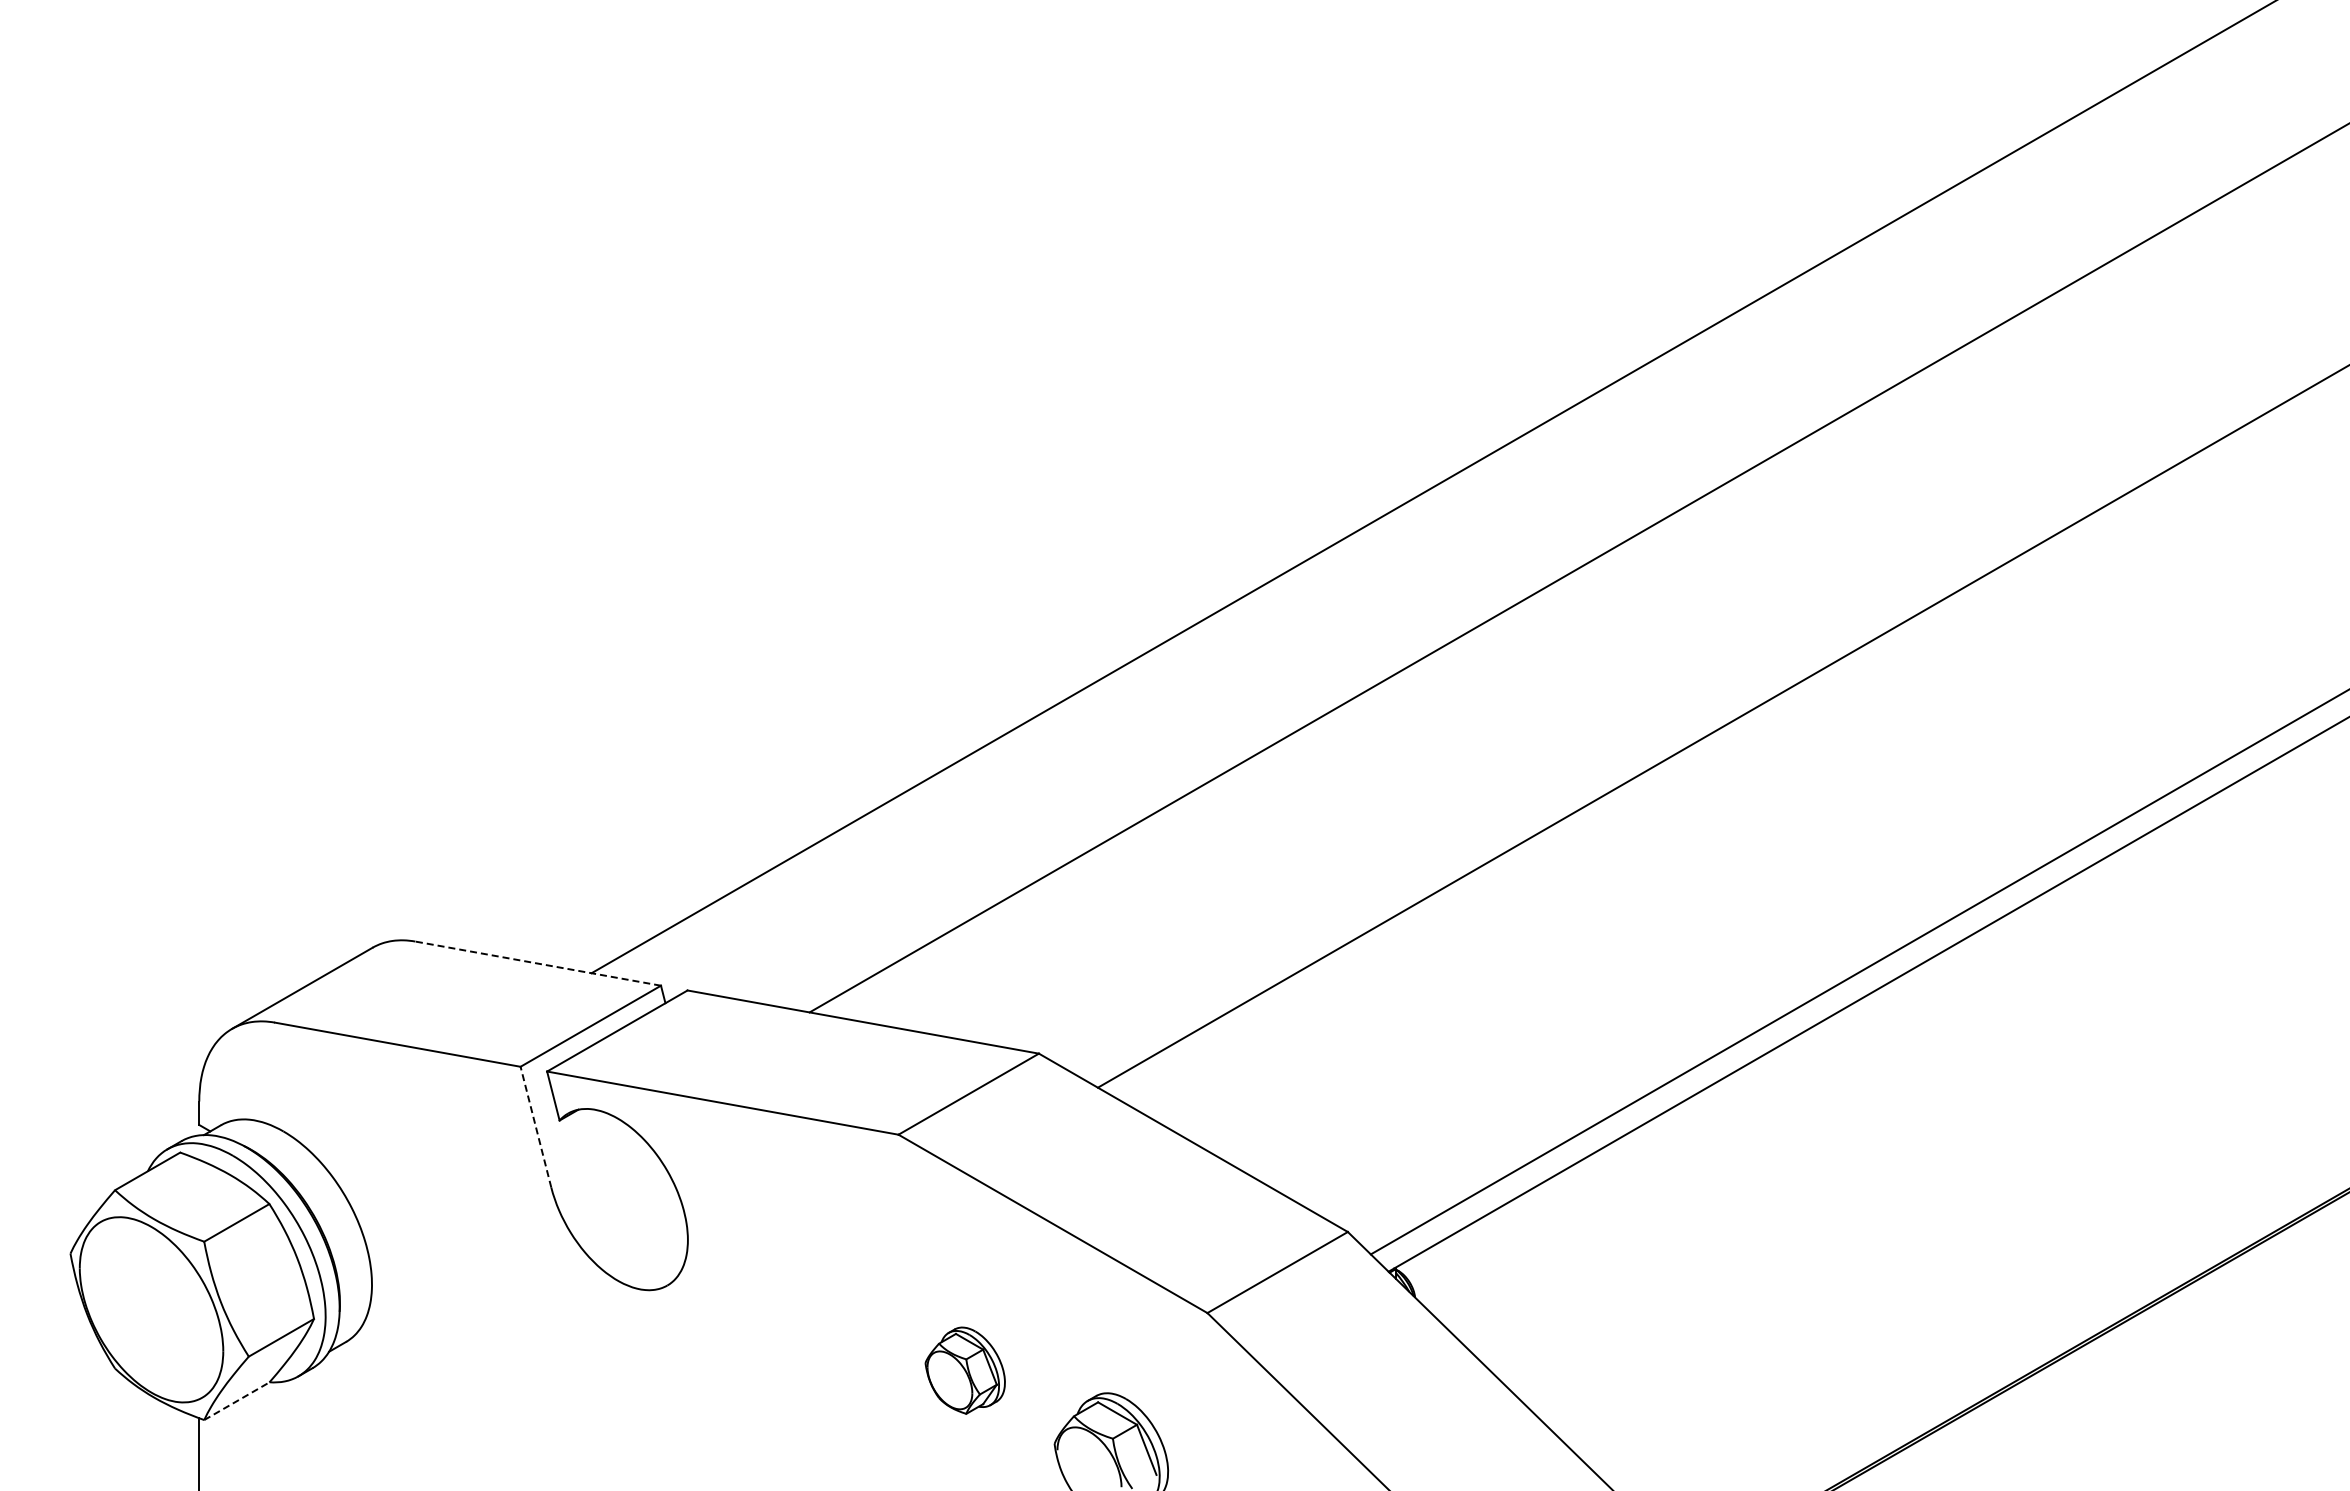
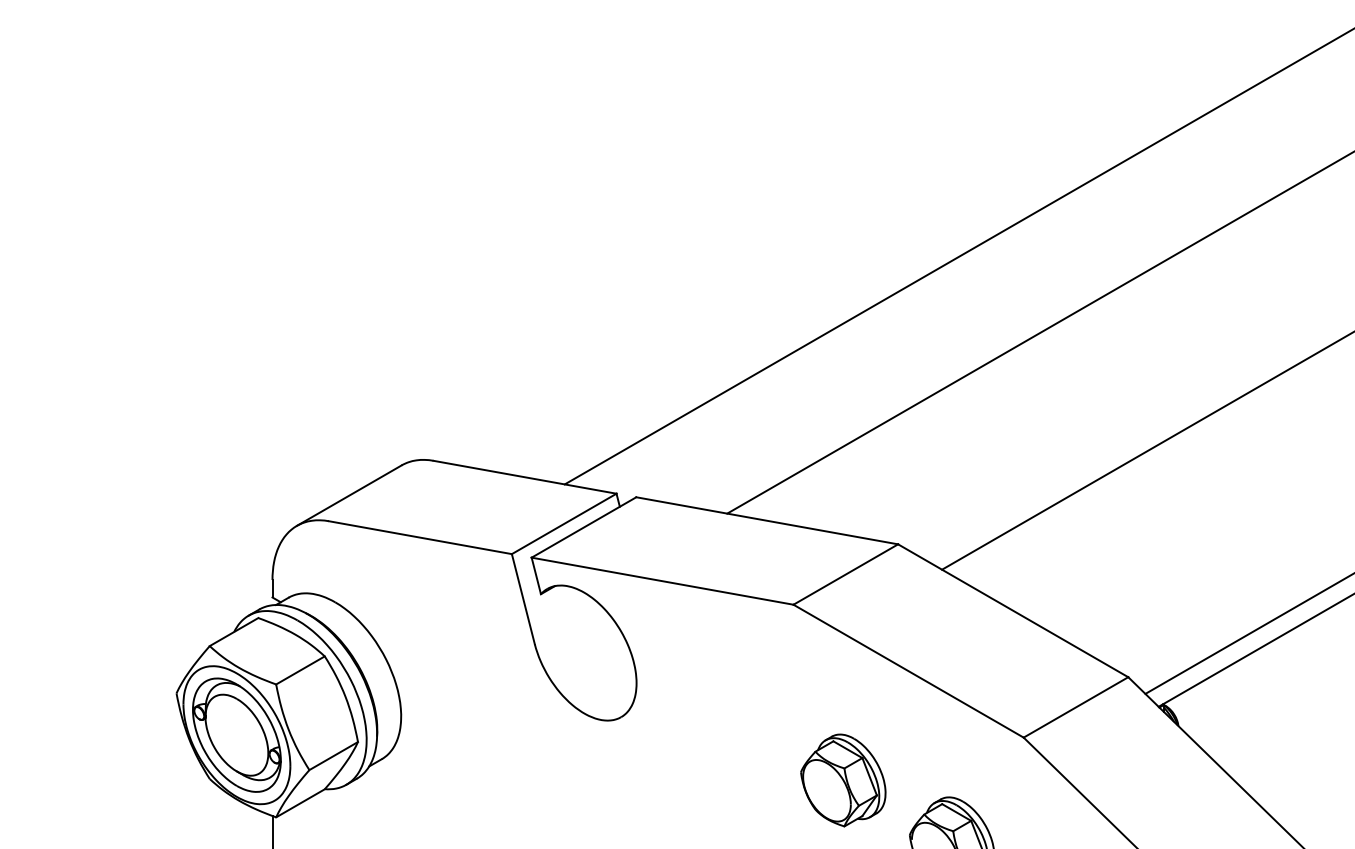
line: (538, 963) -> (525, 477), dashed -> solid
line: (535, 1126) -> (523, 598), dashed -> solid
part: (151, 1309) -> (236, 734), added
part: (964, 1370) -> (842, 780), size x1.43
line: (236, 1401) -> (300, 803), dashed -> solid

